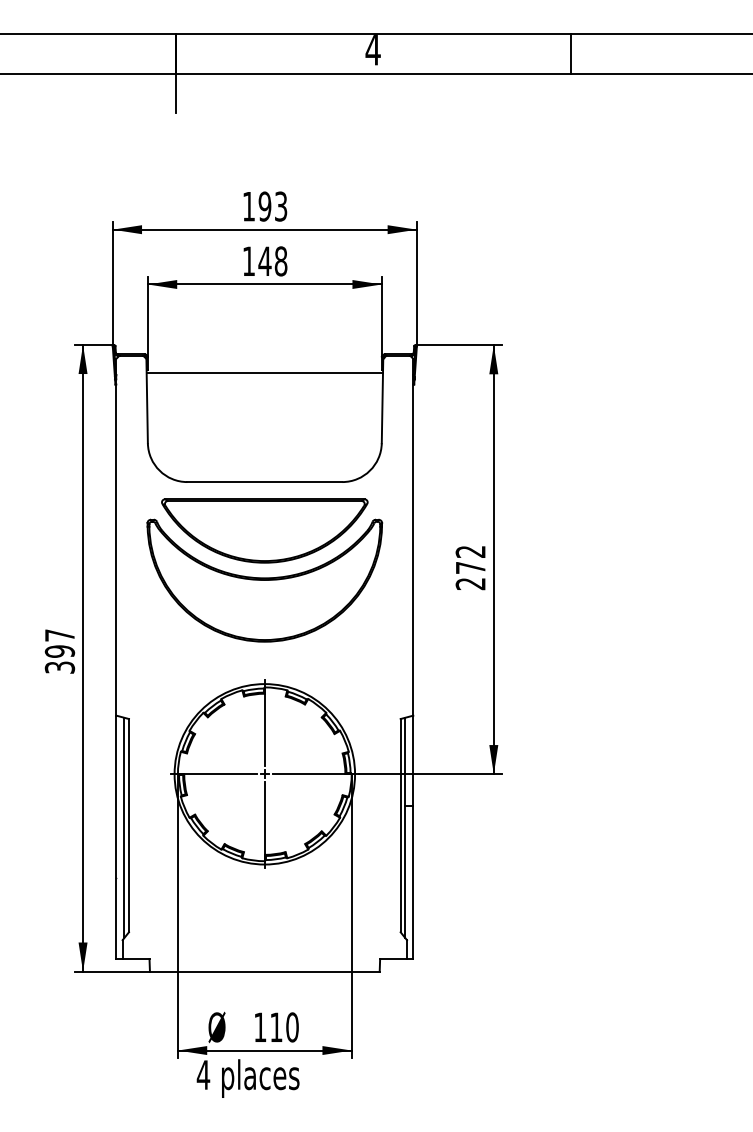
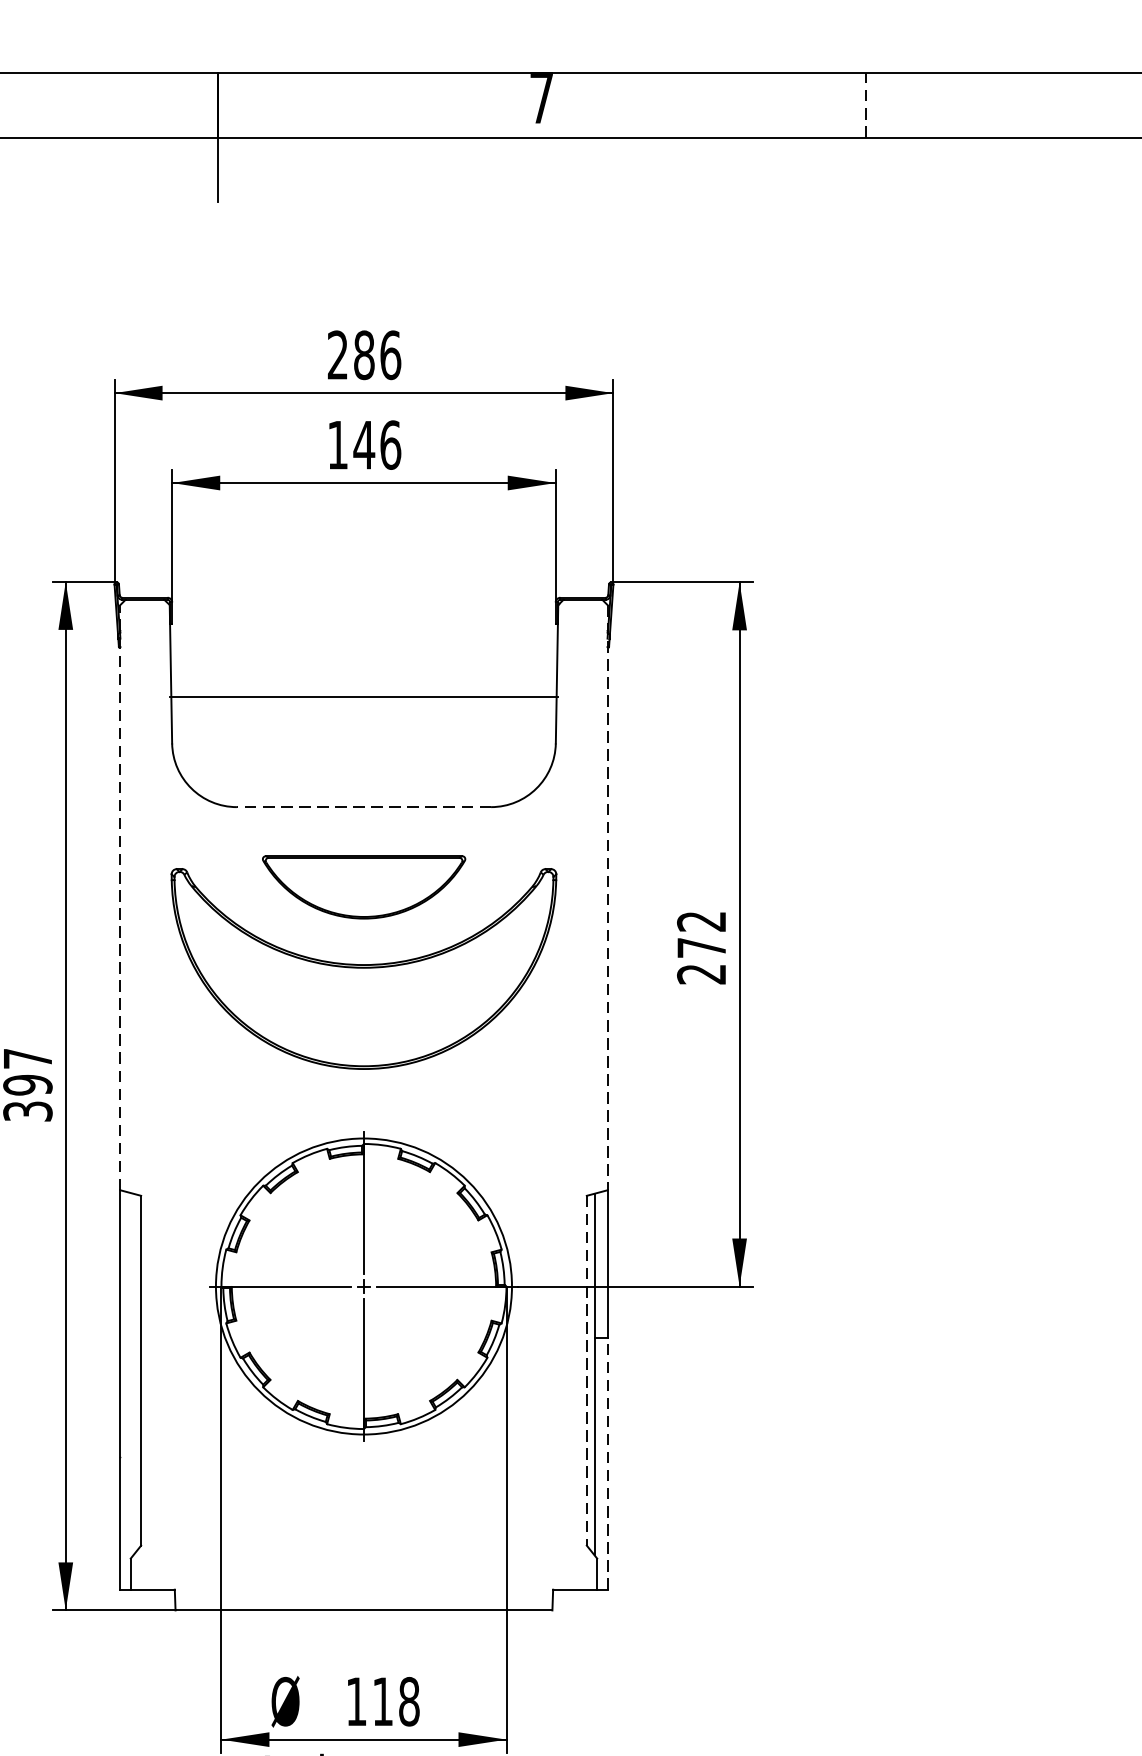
text: (372, 50) -> (540, 99), 4 -> 7
line: (571, 54) -> (867, 105), solid -> dashed
text: (264, 206) -> (363, 355), 193 -> 286
text: (280, 261) -> (389, 445), 148 -> 146
line: (264, 373) -> (363, 697), moved
line: (264, 482) -> (363, 807), solid -> dashed
part: (264, 530) -> (363, 886), size x0.6
line: (116, 536) -> (120, 896), solid -> dashed
line: (413, 537) -> (607, 898), solid -> dashed
line: (400, 825) -> (586, 1370), solid -> dashed
line: (124, 827) -> (133, 1373), removed
line: (413, 882) -> (607, 1463), solid -> dashed
text: (292, 1027) -> (409, 1701), 110 -> 118

